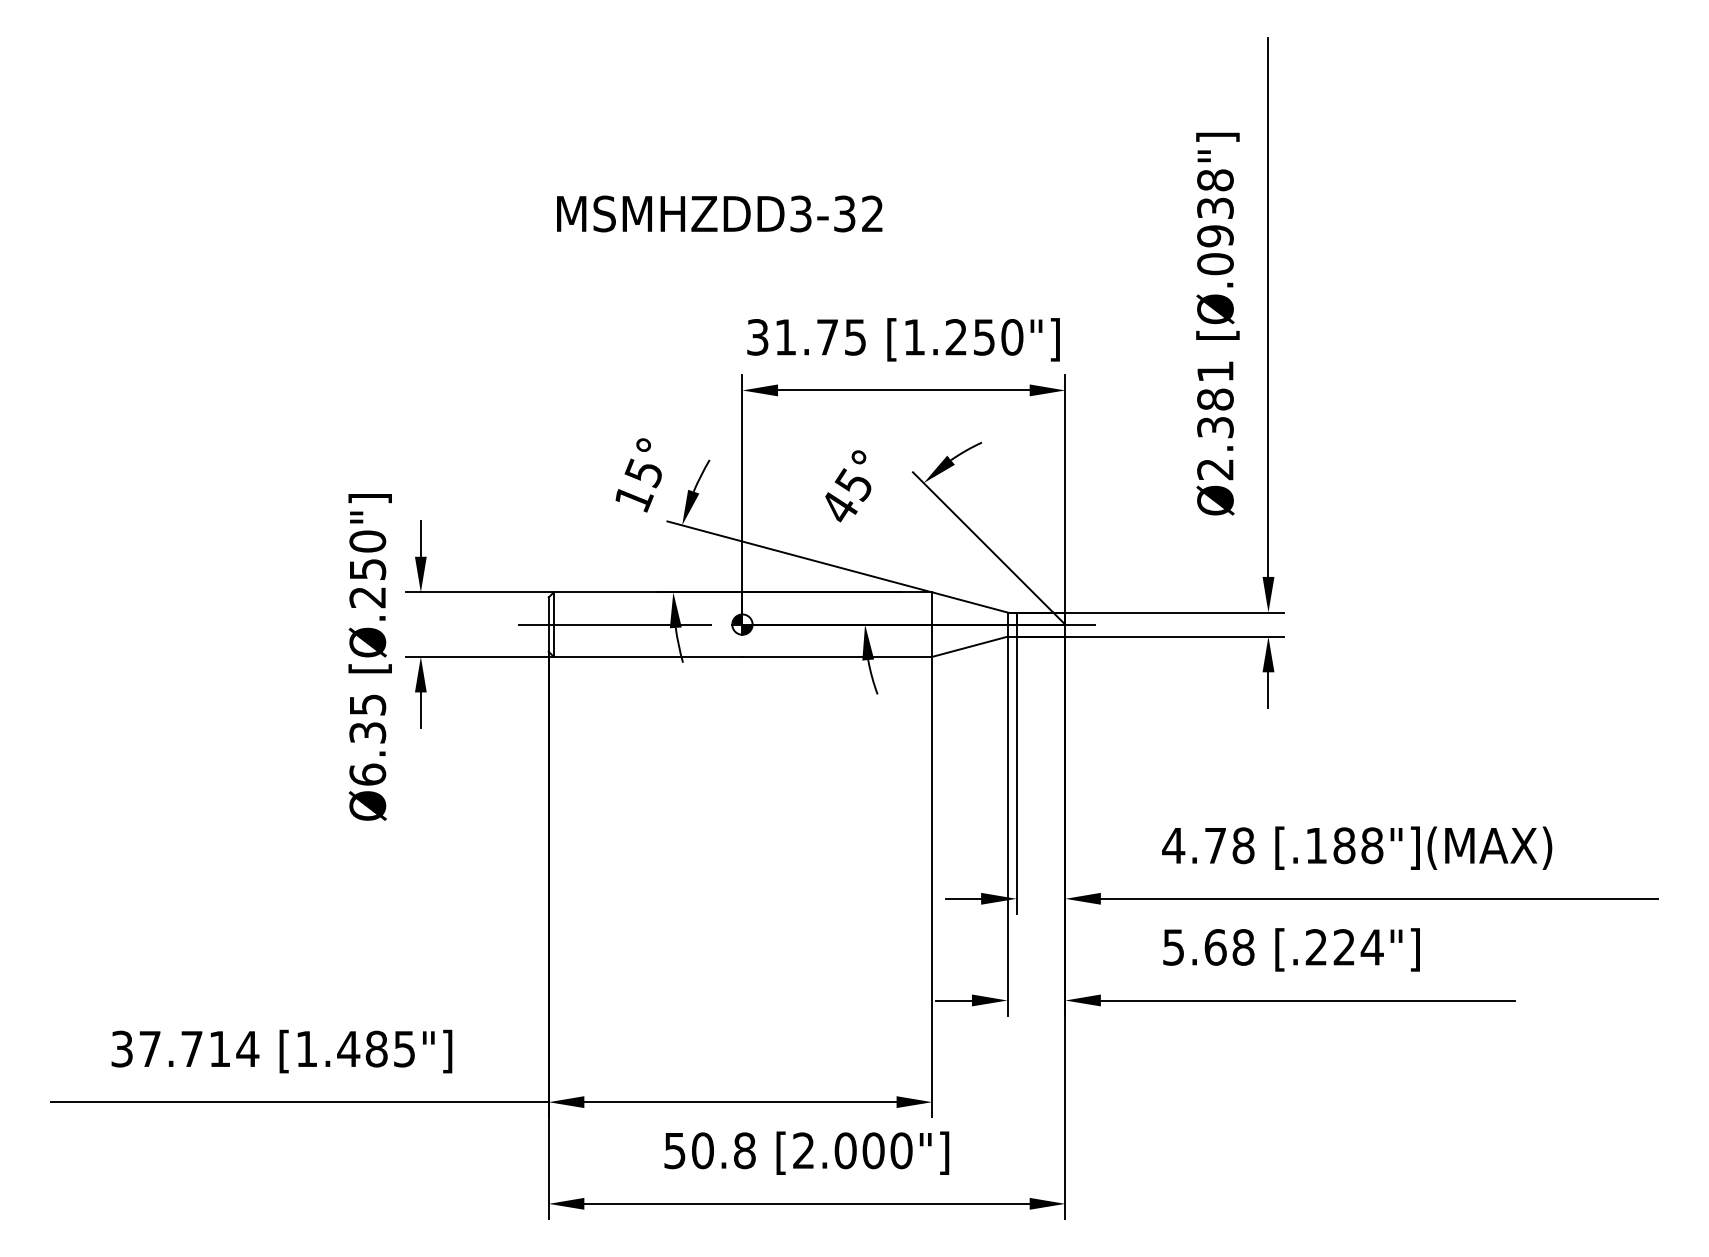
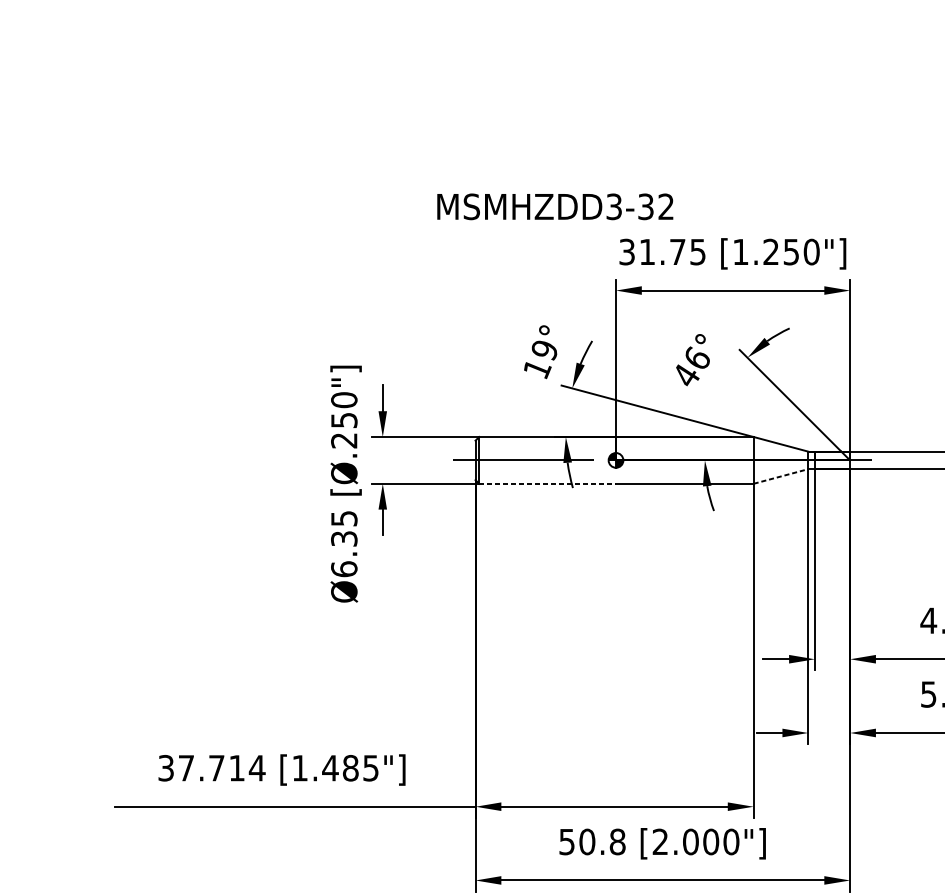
text: (719, 213) -> (555, 206), moved
text: (642, 473) -> (543, 350), 15° -> 19°
text: (852, 484) -> (695, 358), 45° -> 46°
line: (969, 646) -> (780, 476), solid -> dashed
line: (648, 656) -> (547, 483), solid -> dashed

